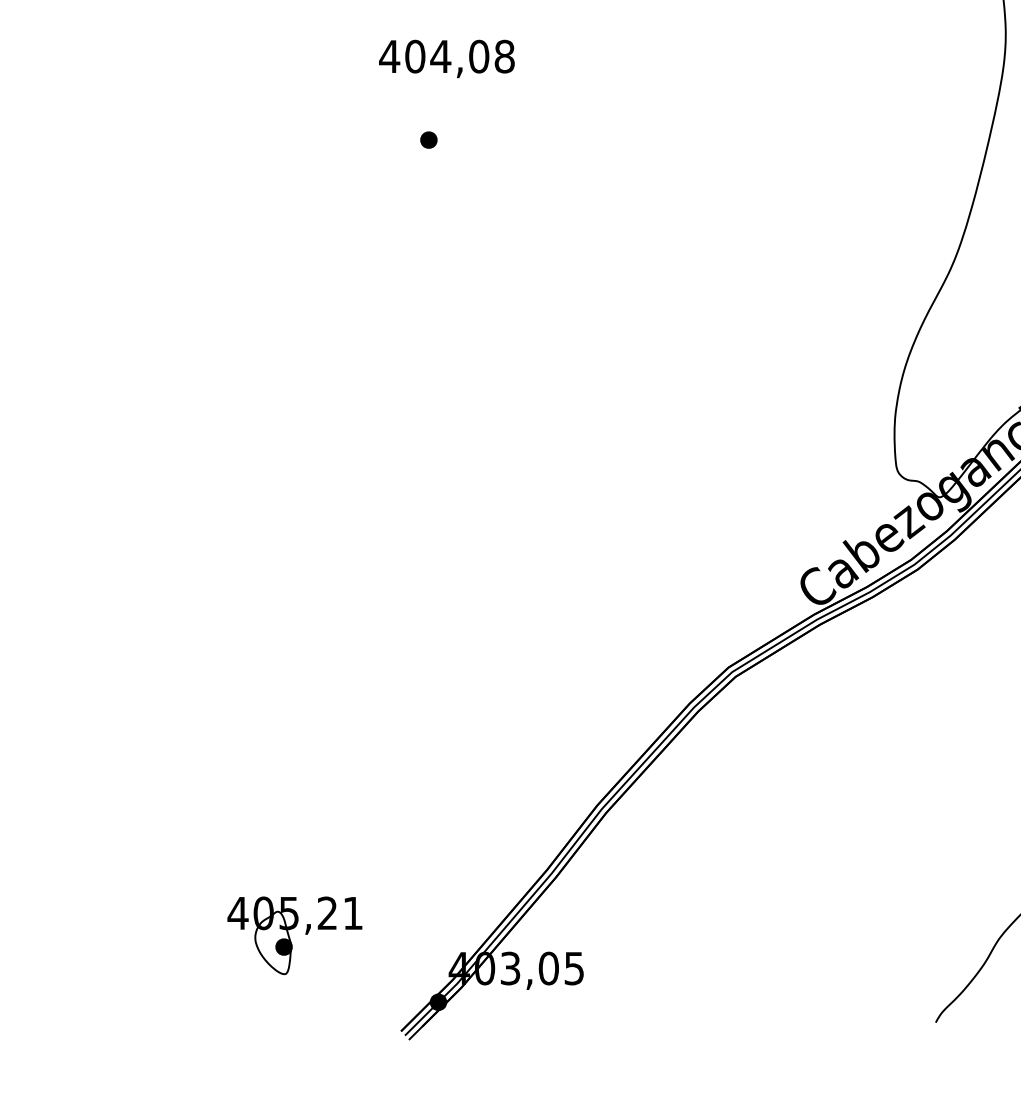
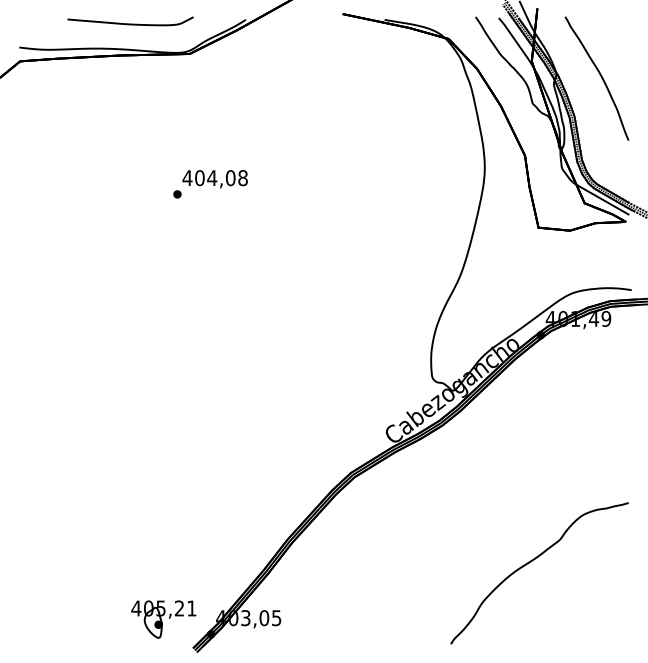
part: (428, 140) -> (177, 194), moved
part: (294, 936) -> (163, 619), moved

